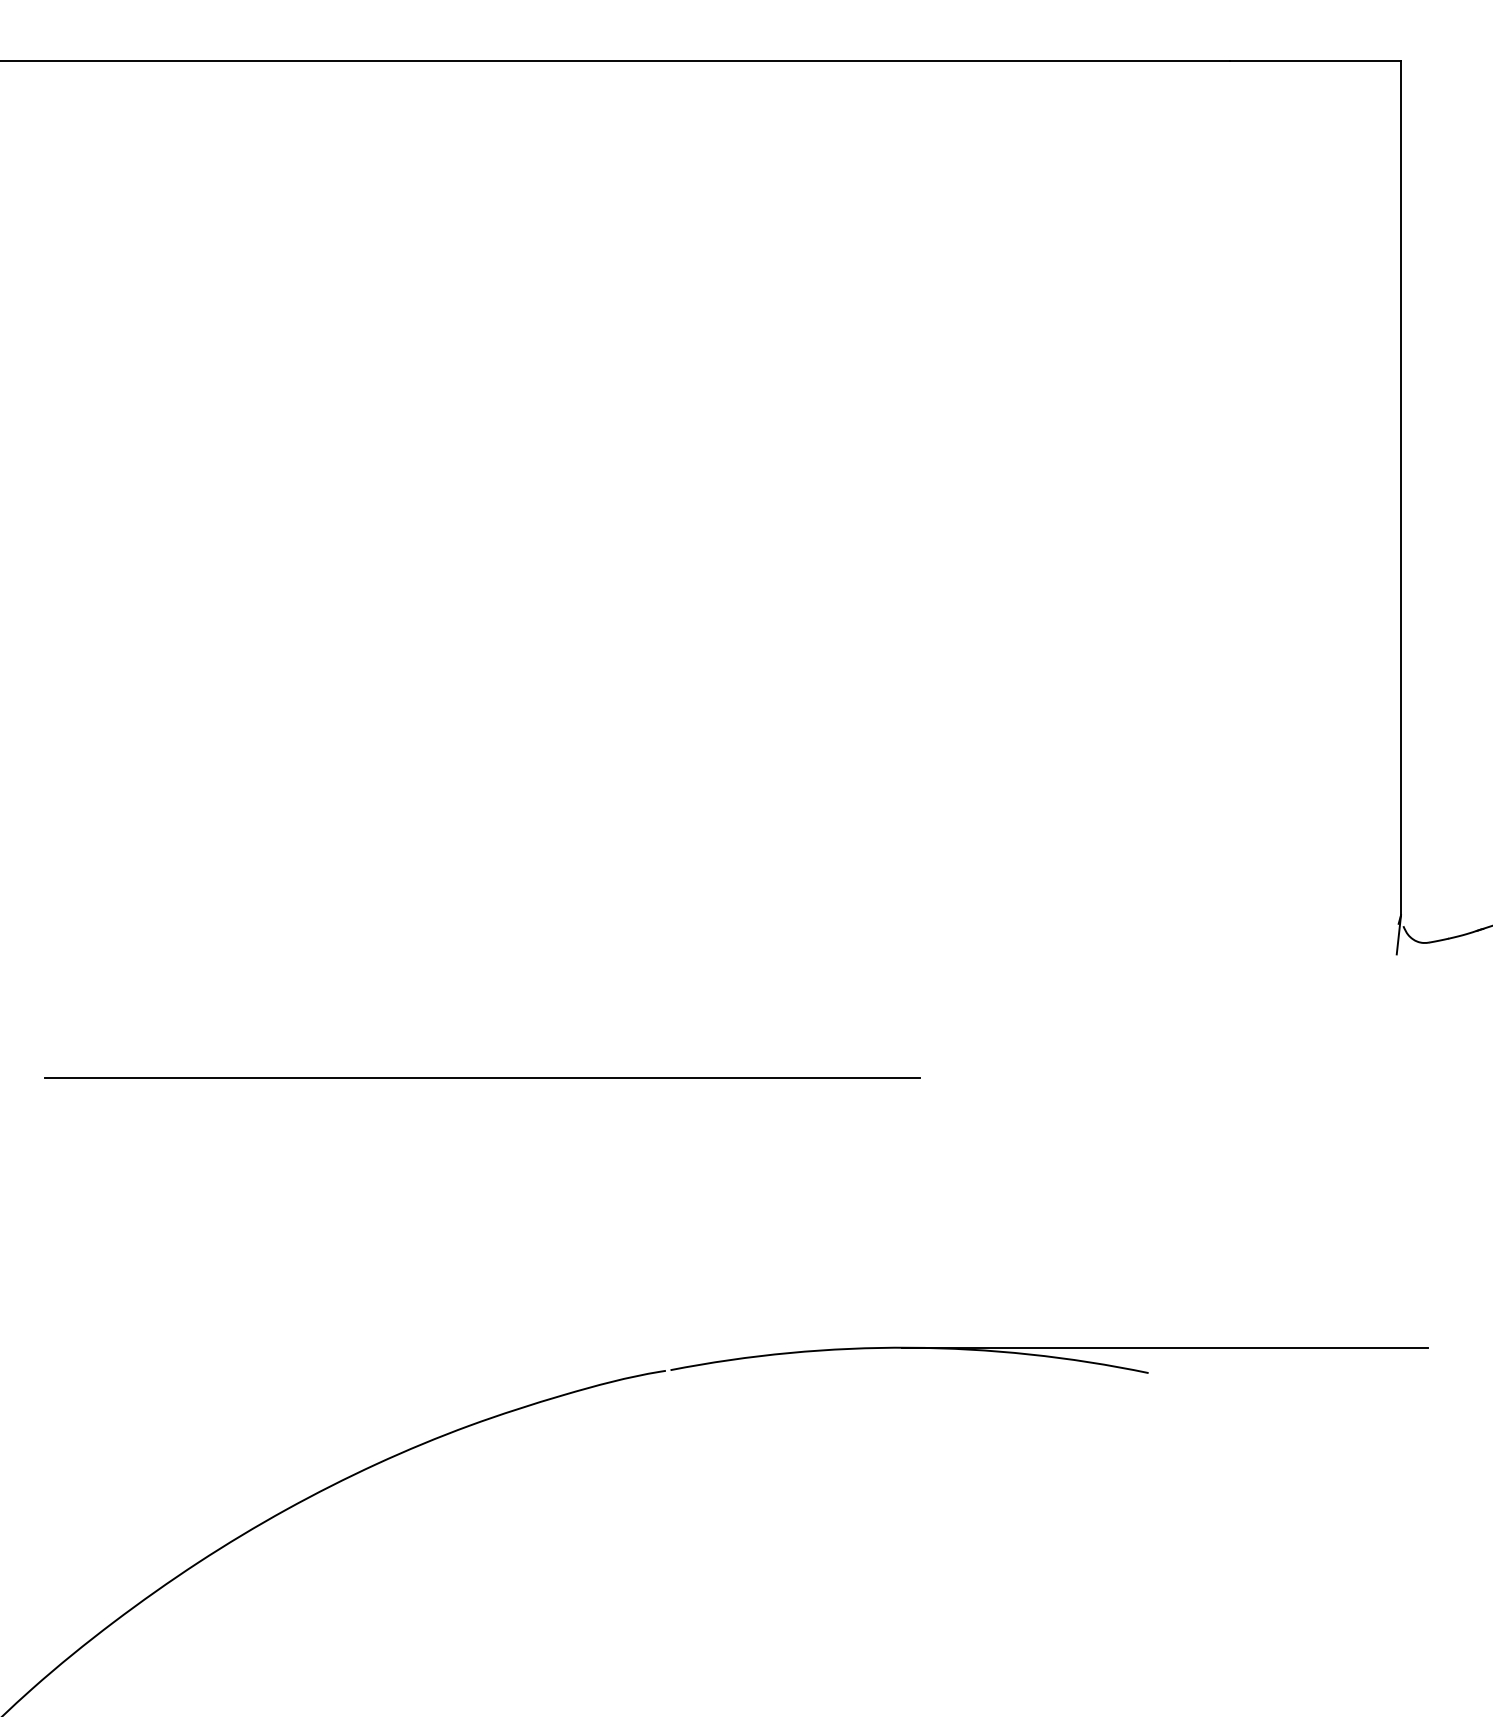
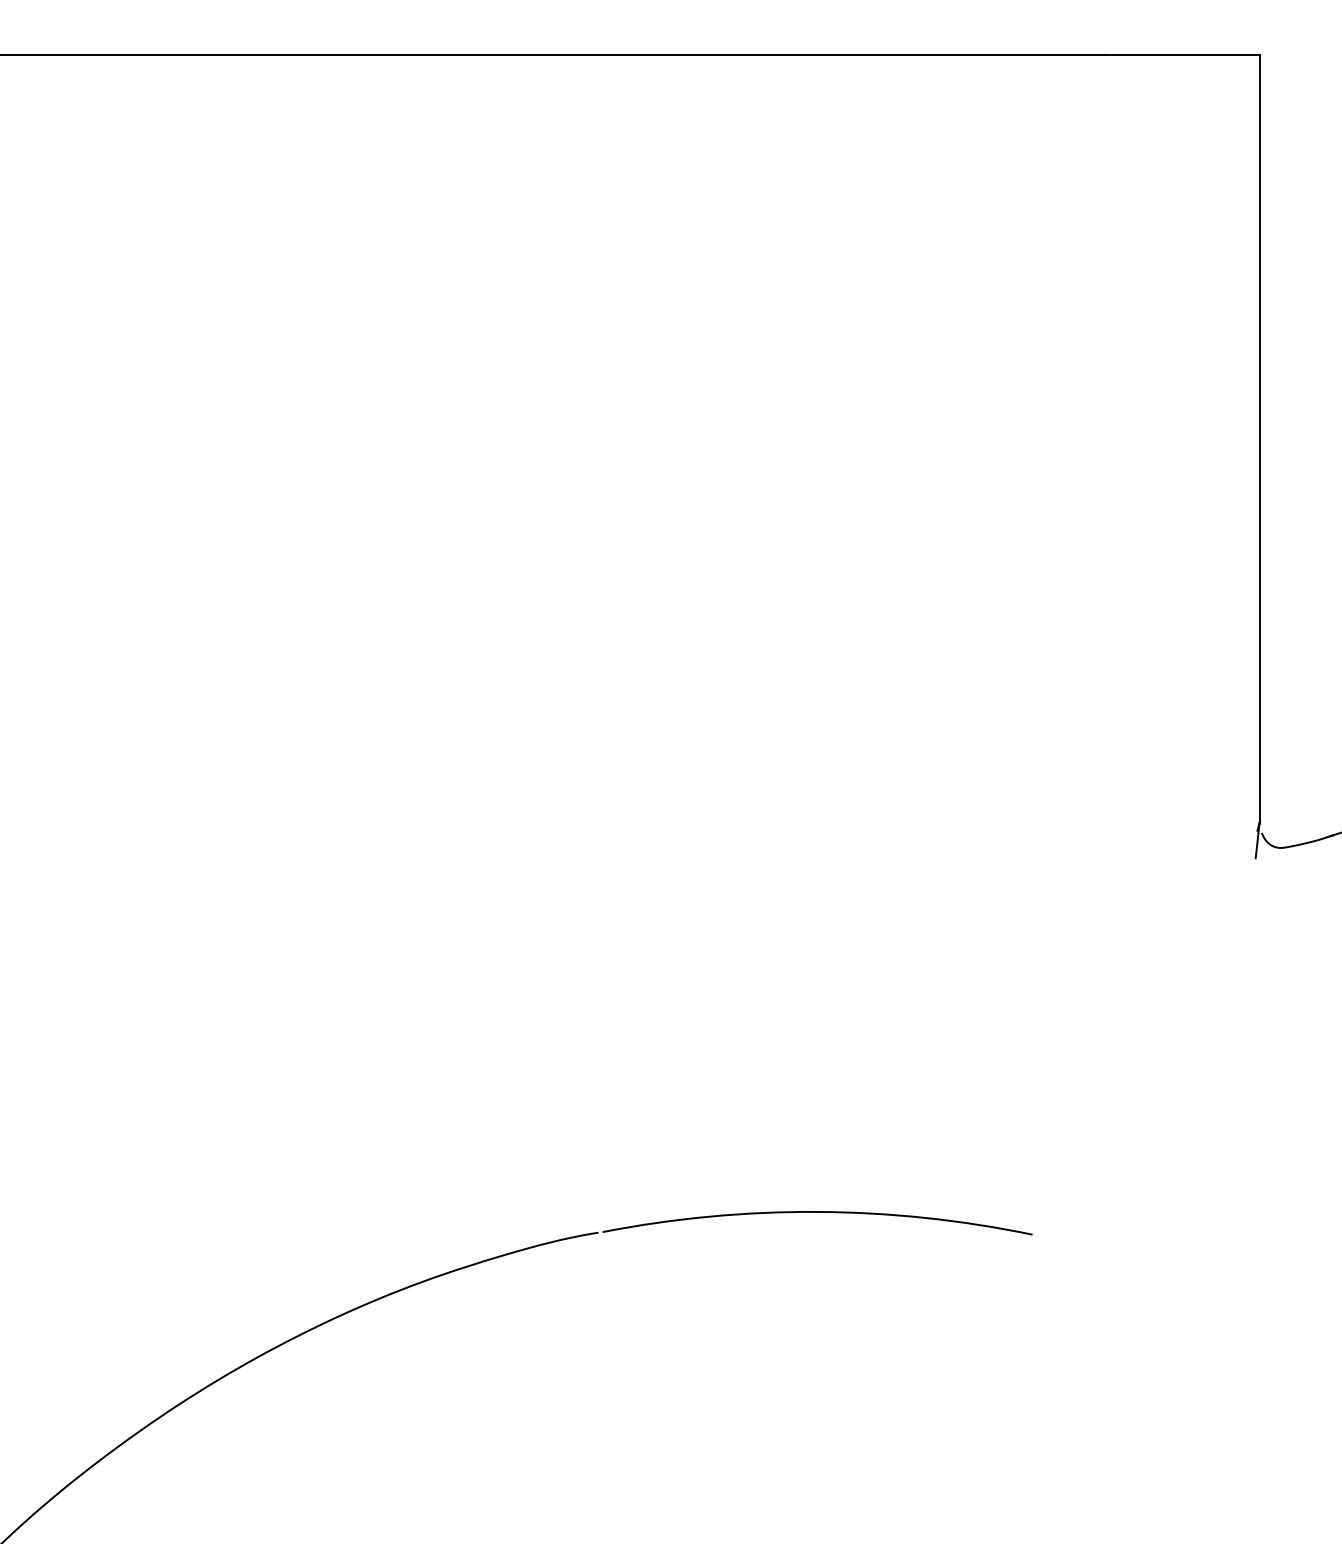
line: (482, 1077) -> (433, 968), removed
line: (1164, 1347) -> (1046, 1211), removed

